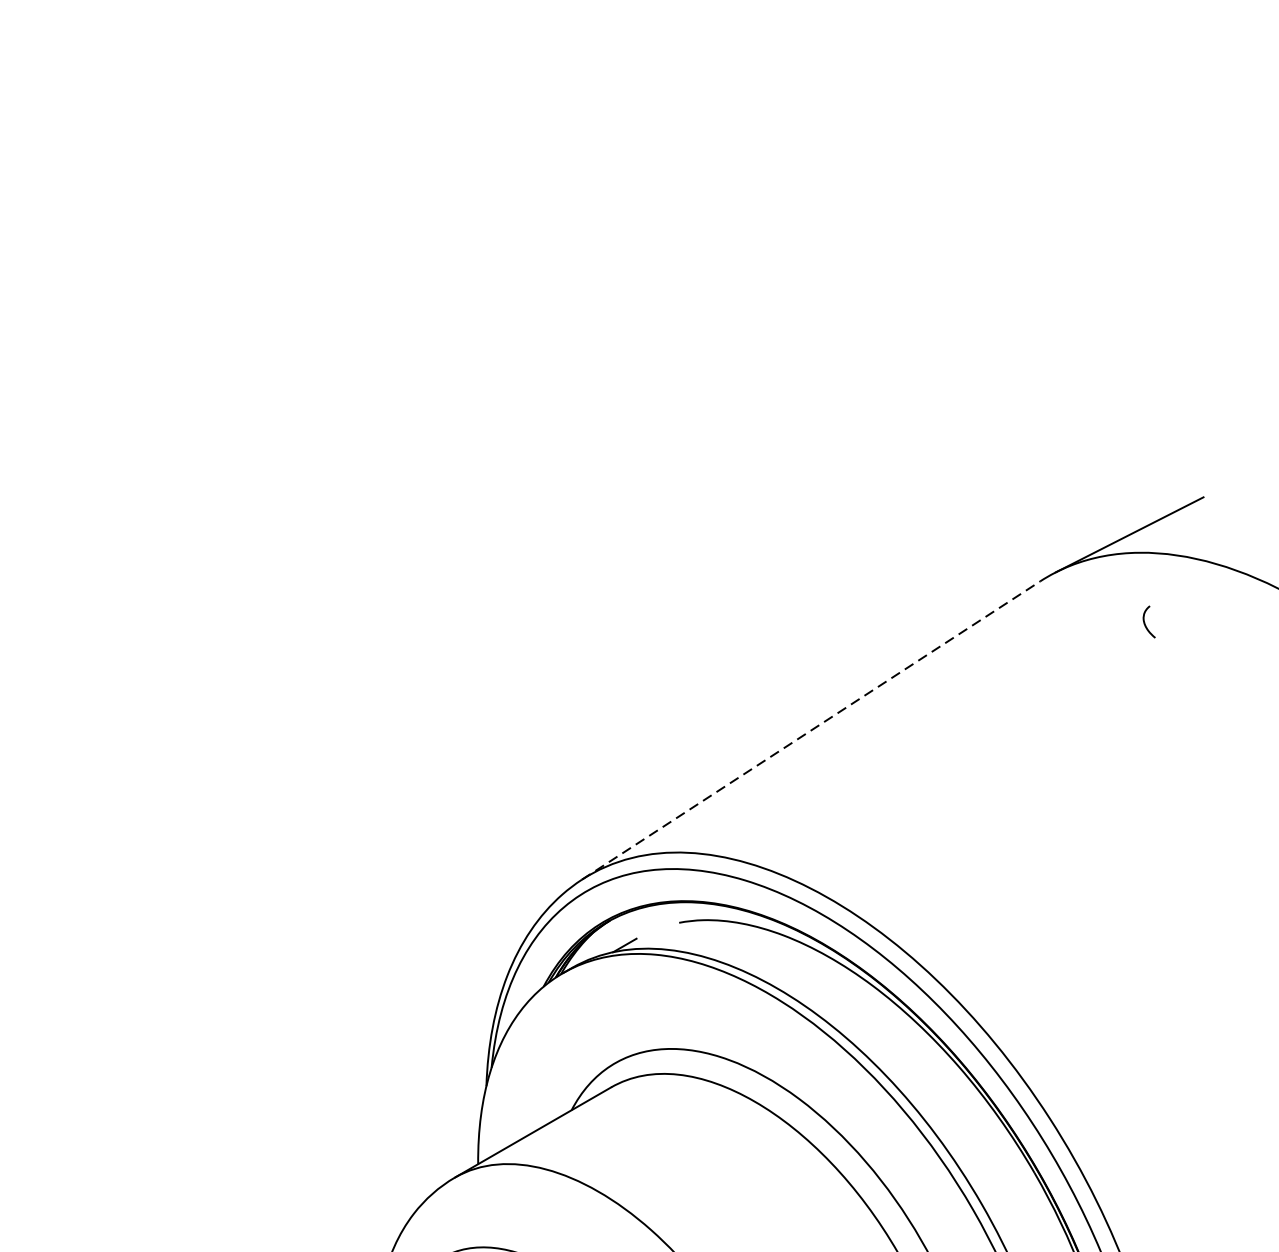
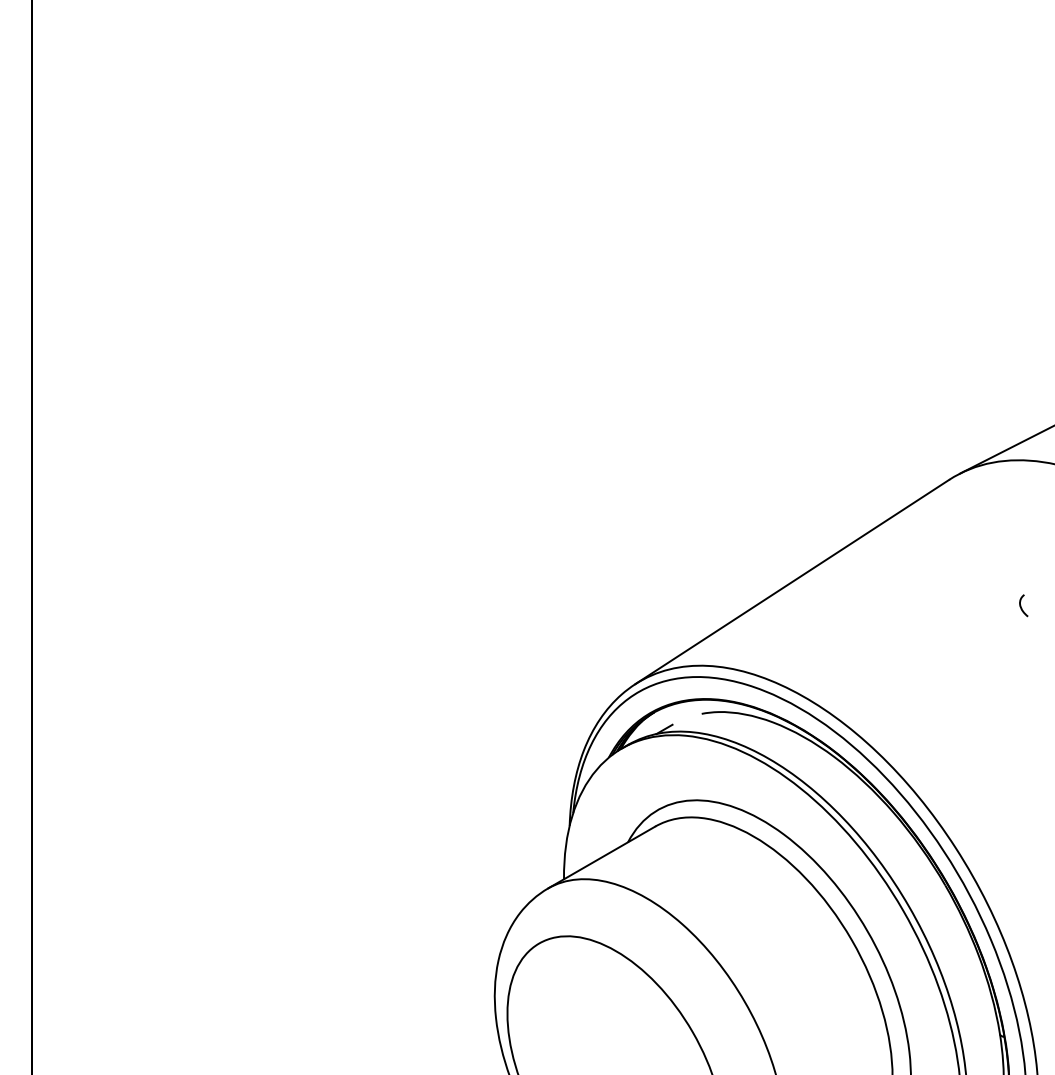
curve: (1145, 621) -> (1021, 605), moved
line: (811, 729) -> (792, 581), dashed -> solid

